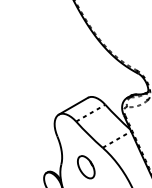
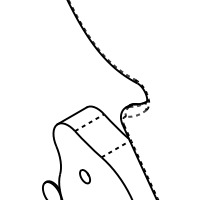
part: (85, 166) -> (84, 176), size x0.6

